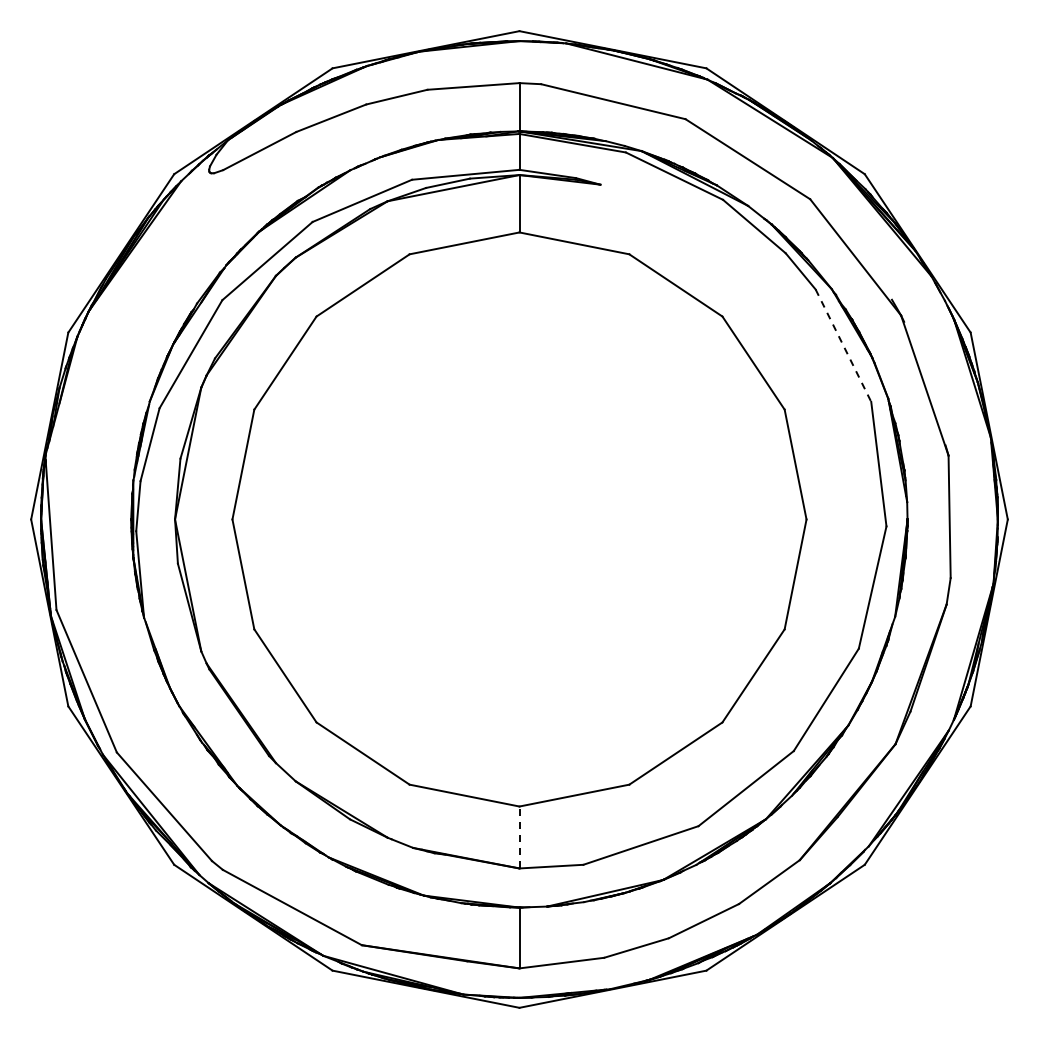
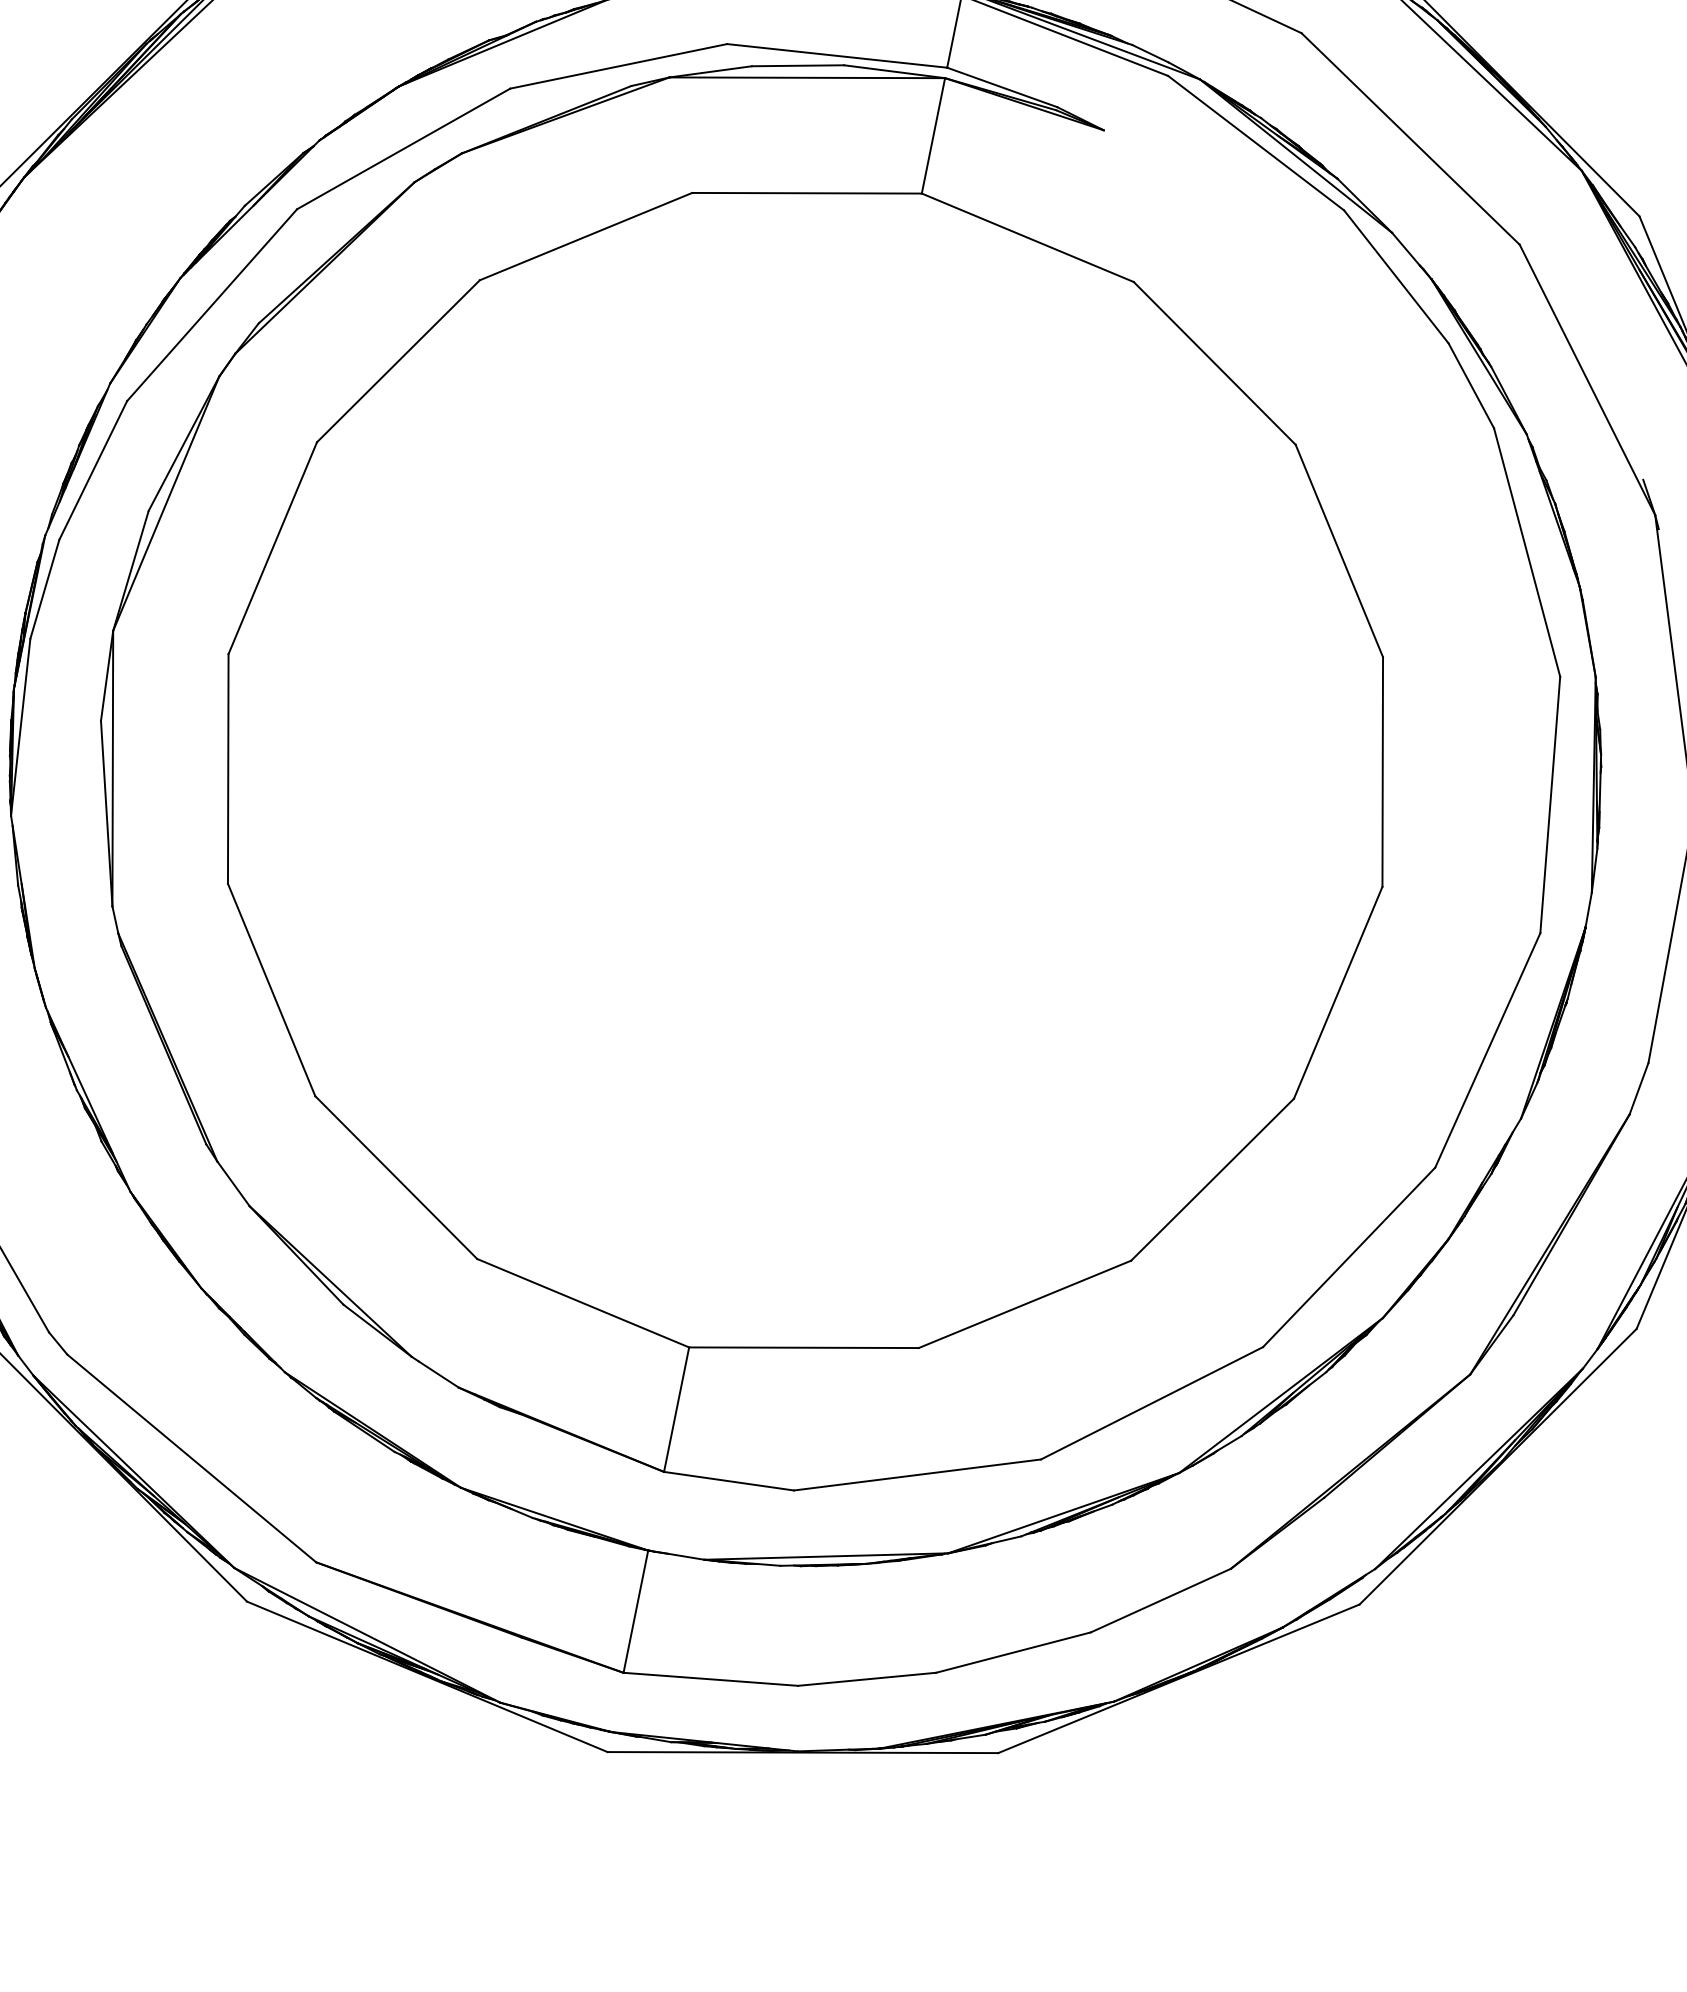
line: (843, 345) -> (1527, 552), dashed -> solid
line: (519, 837) -> (676, 1409), dashed -> solid

